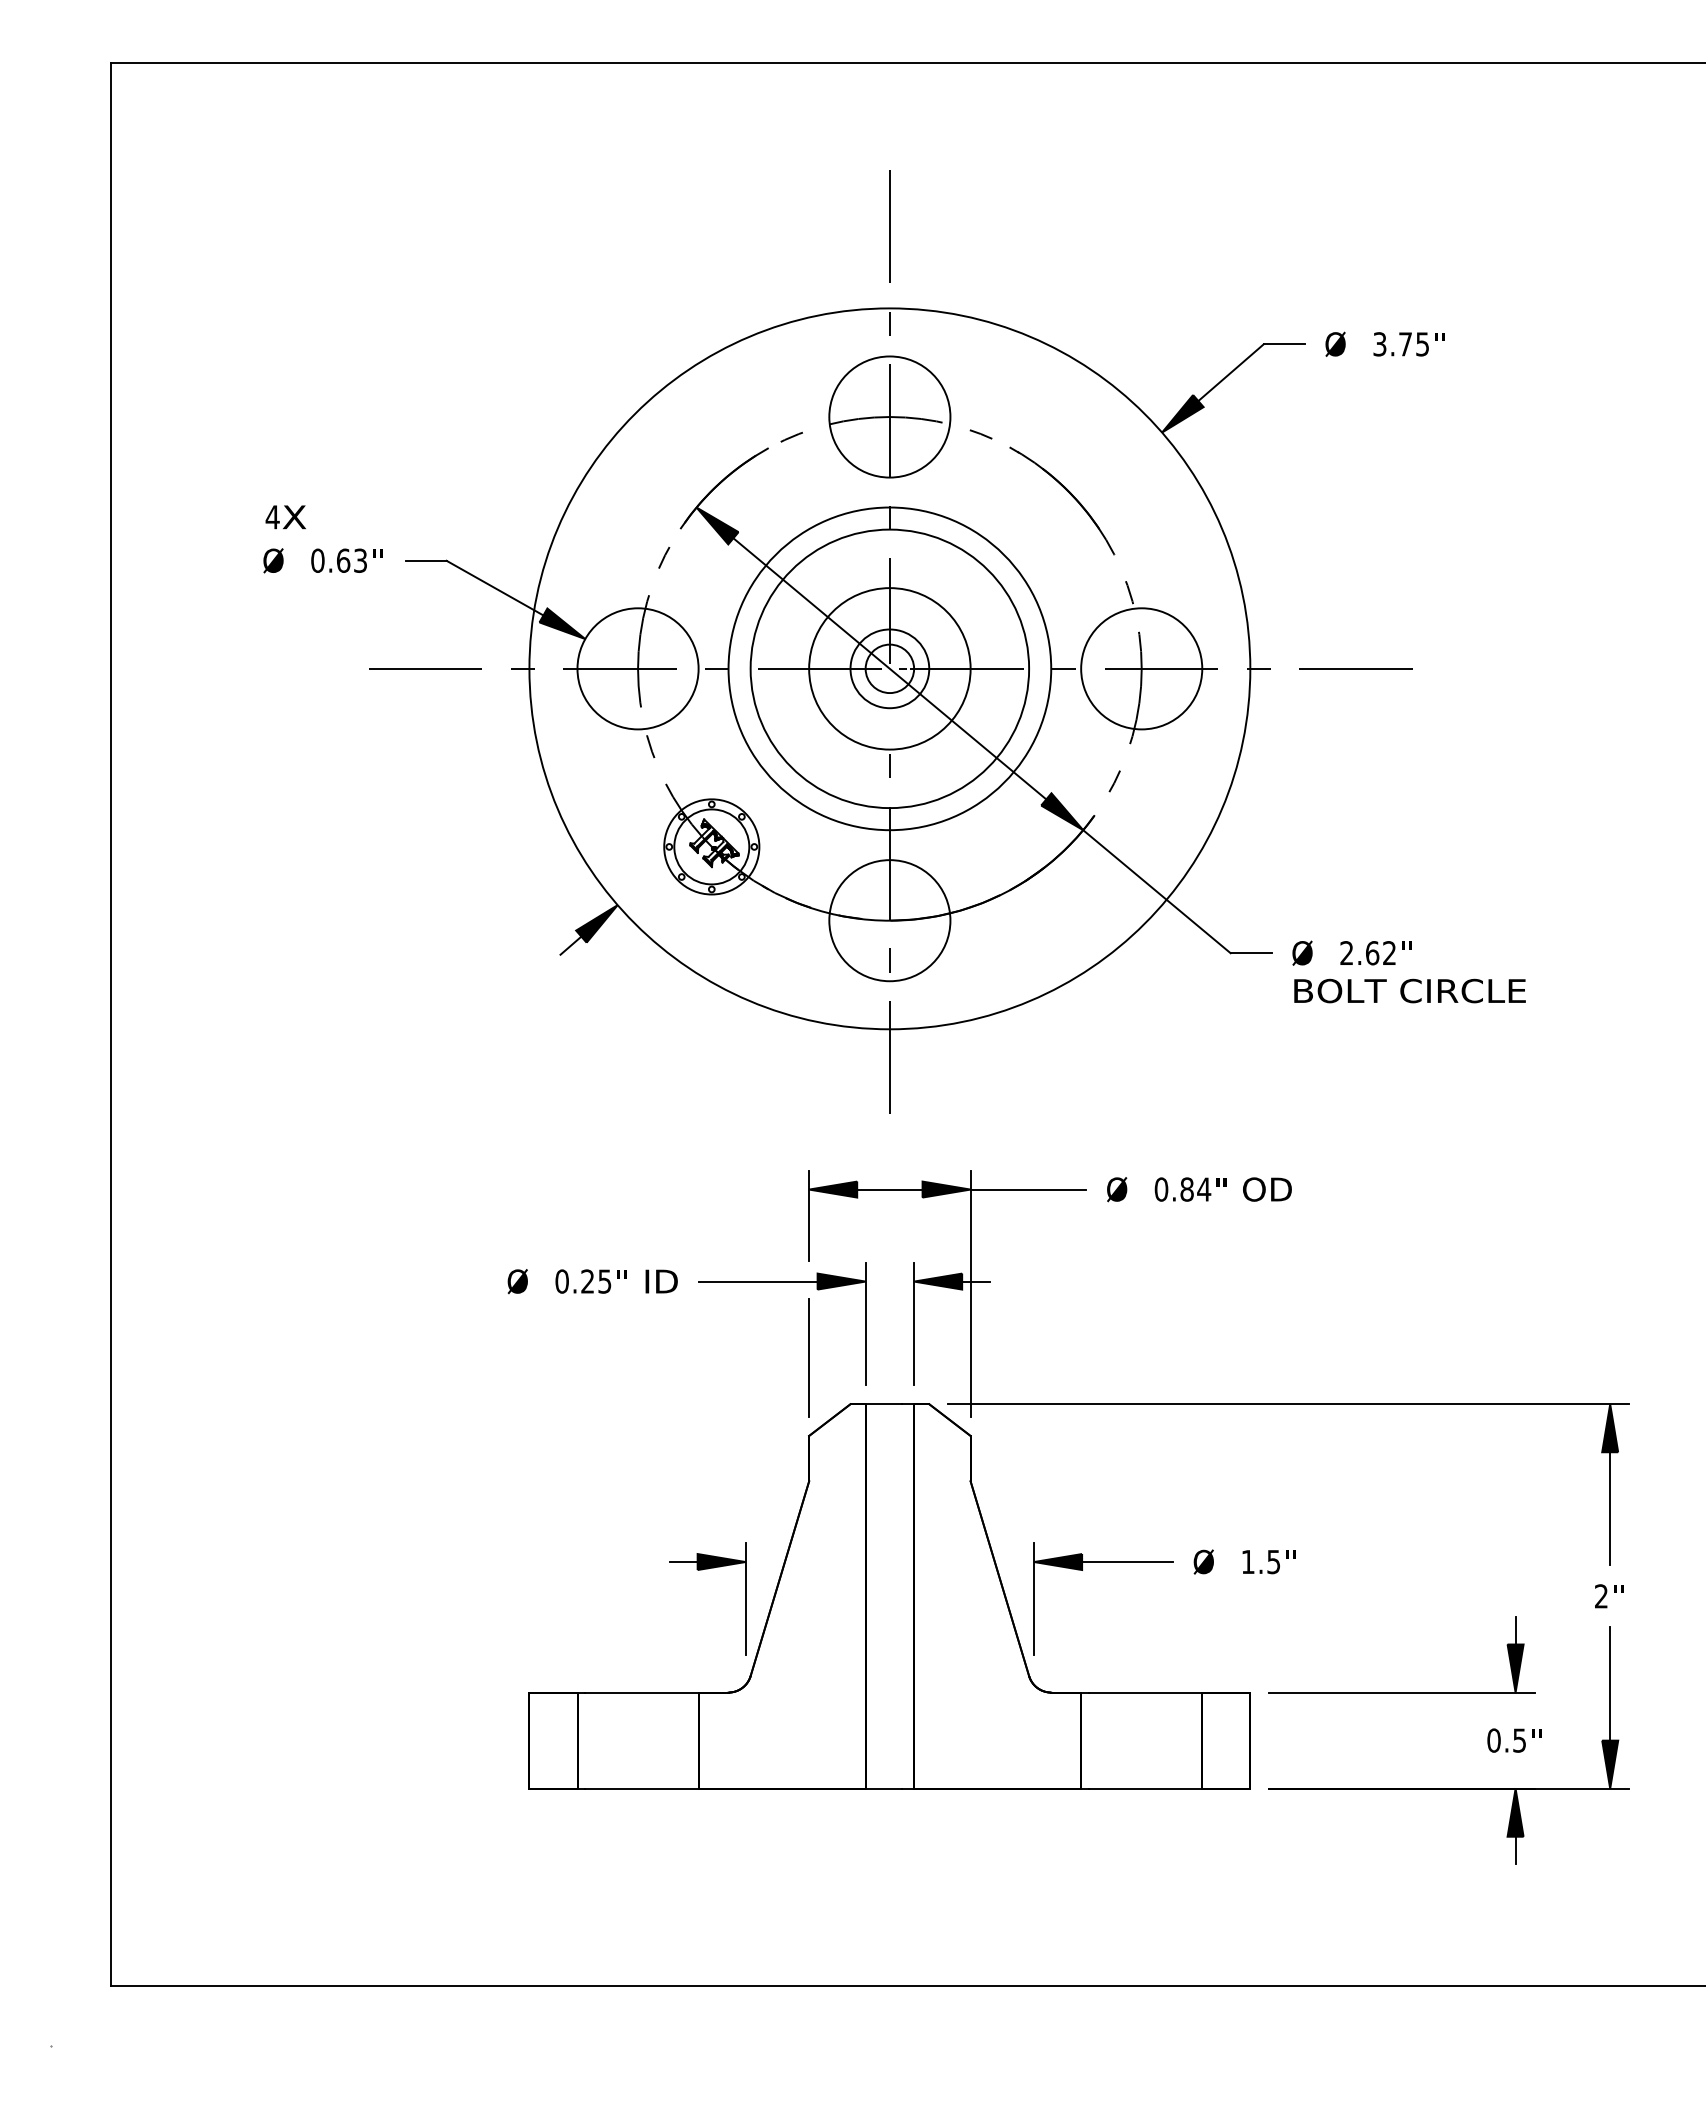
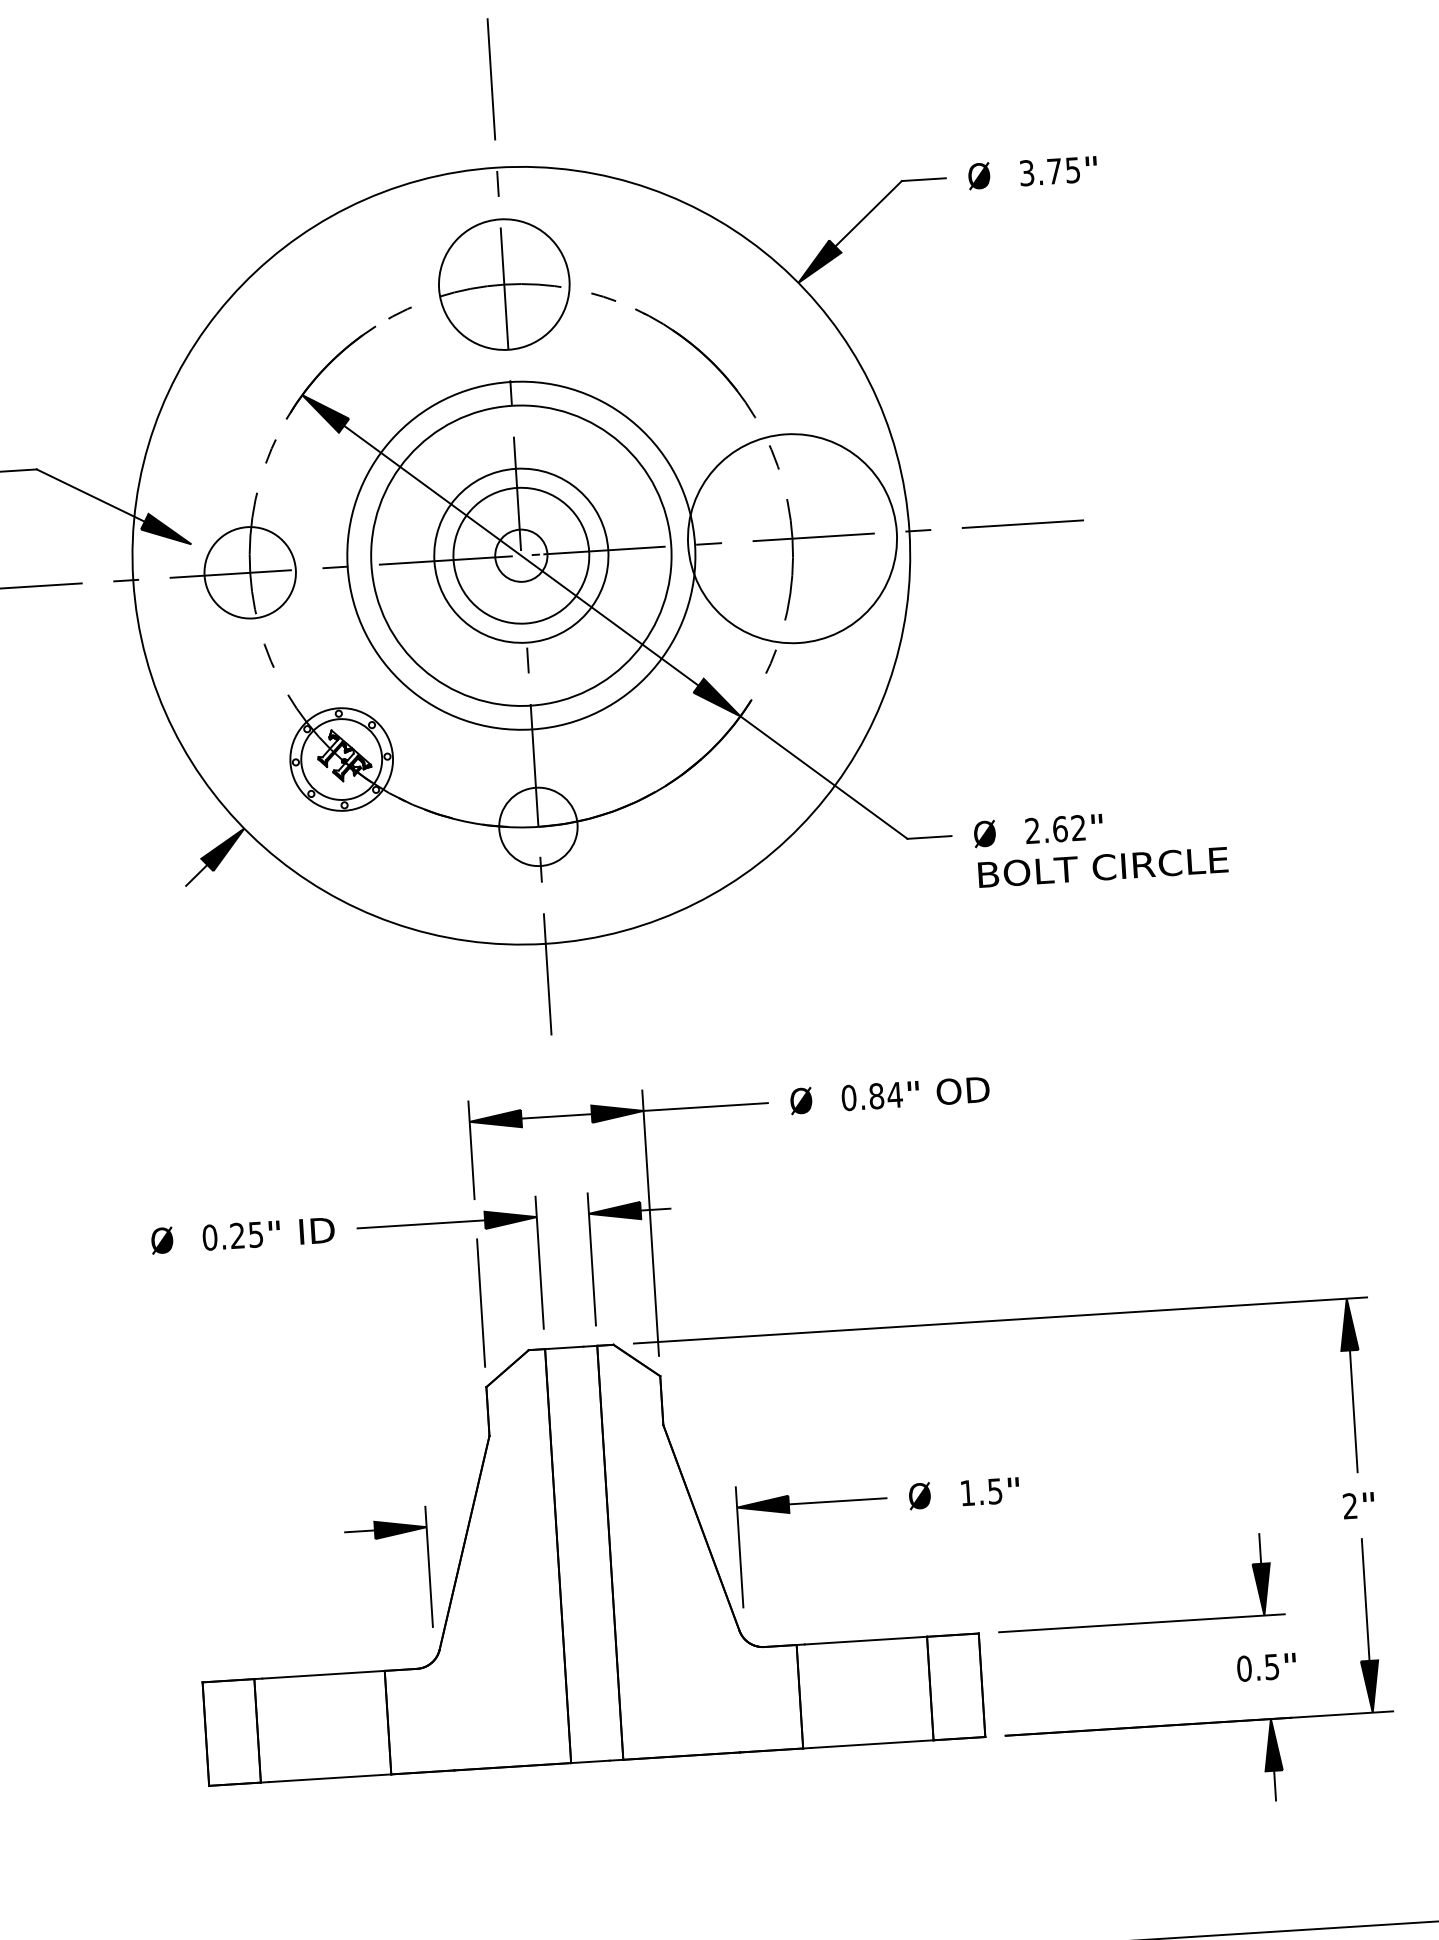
circle: (637, 668) -> (249, 572), size x0.7
circle: (889, 668) -> (520, 555), size x1.6
circle: (1141, 668) -> (792, 538), size x1.6
circle: (889, 920) -> (538, 826), size x0.6

